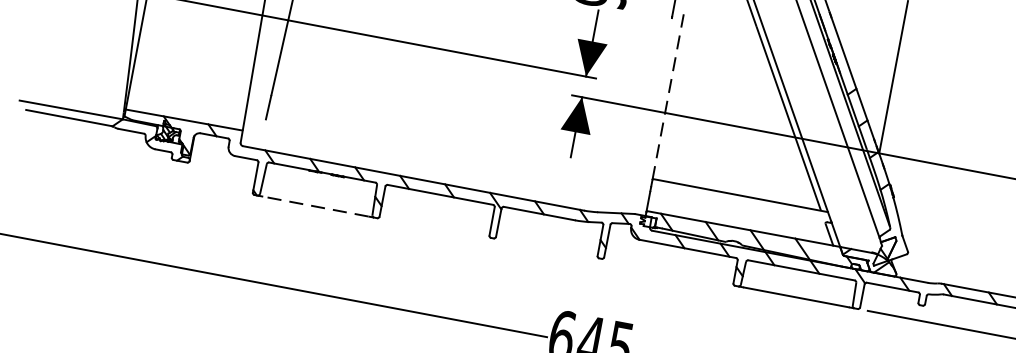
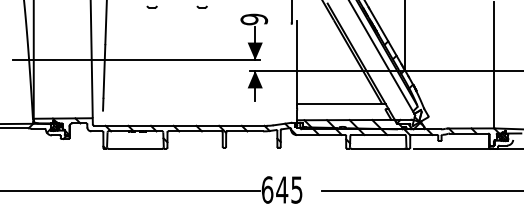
line: (668, 96) -> (297, 62), dashed -> solid
line: (316, 206) -> (135, 148), dashed -> solid

